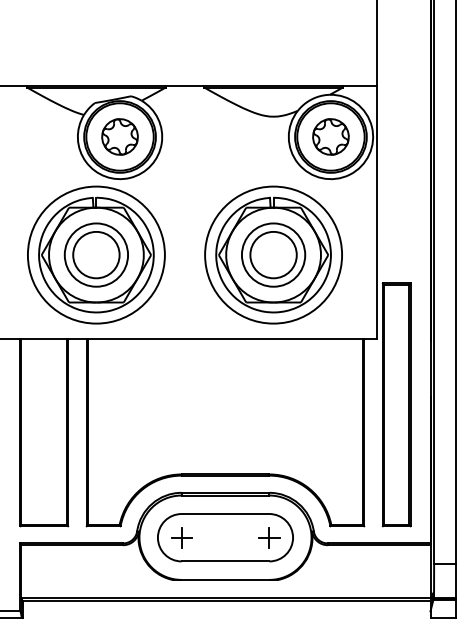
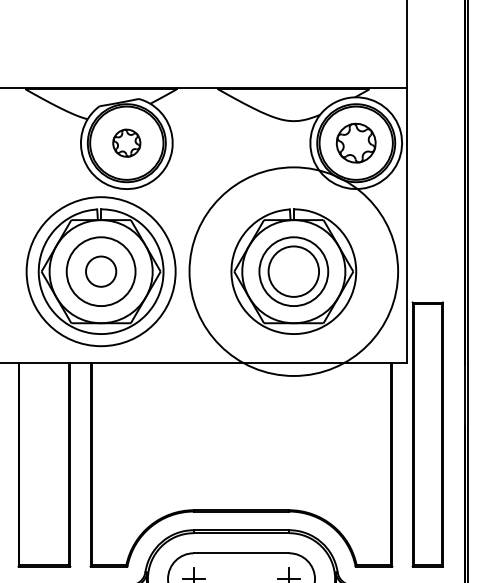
part: (119, 136) -> (126, 142), size x0.7
circle: (96, 254) -> (101, 271), size x0.6
circle: (273, 254) -> (293, 271), size x1.4

